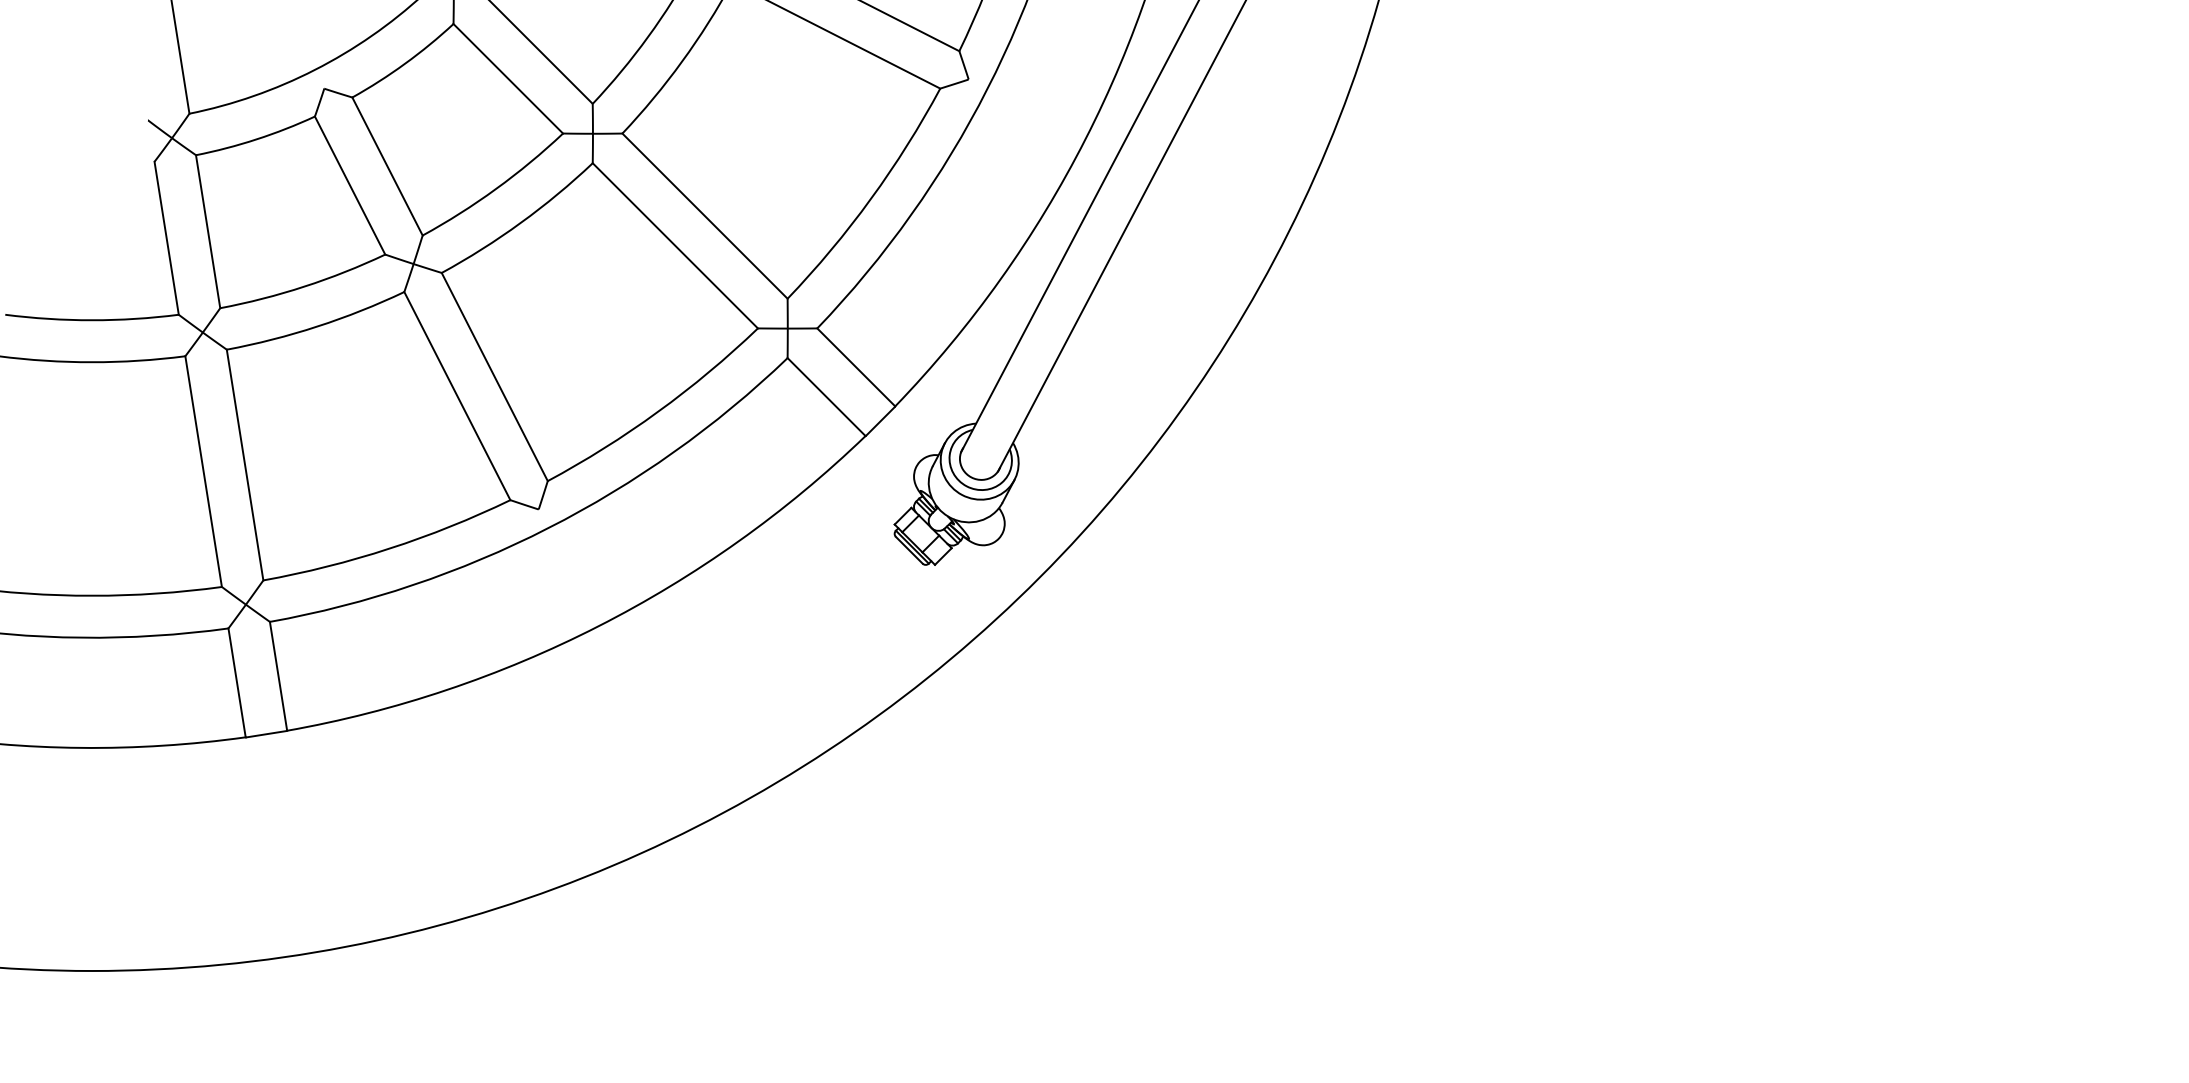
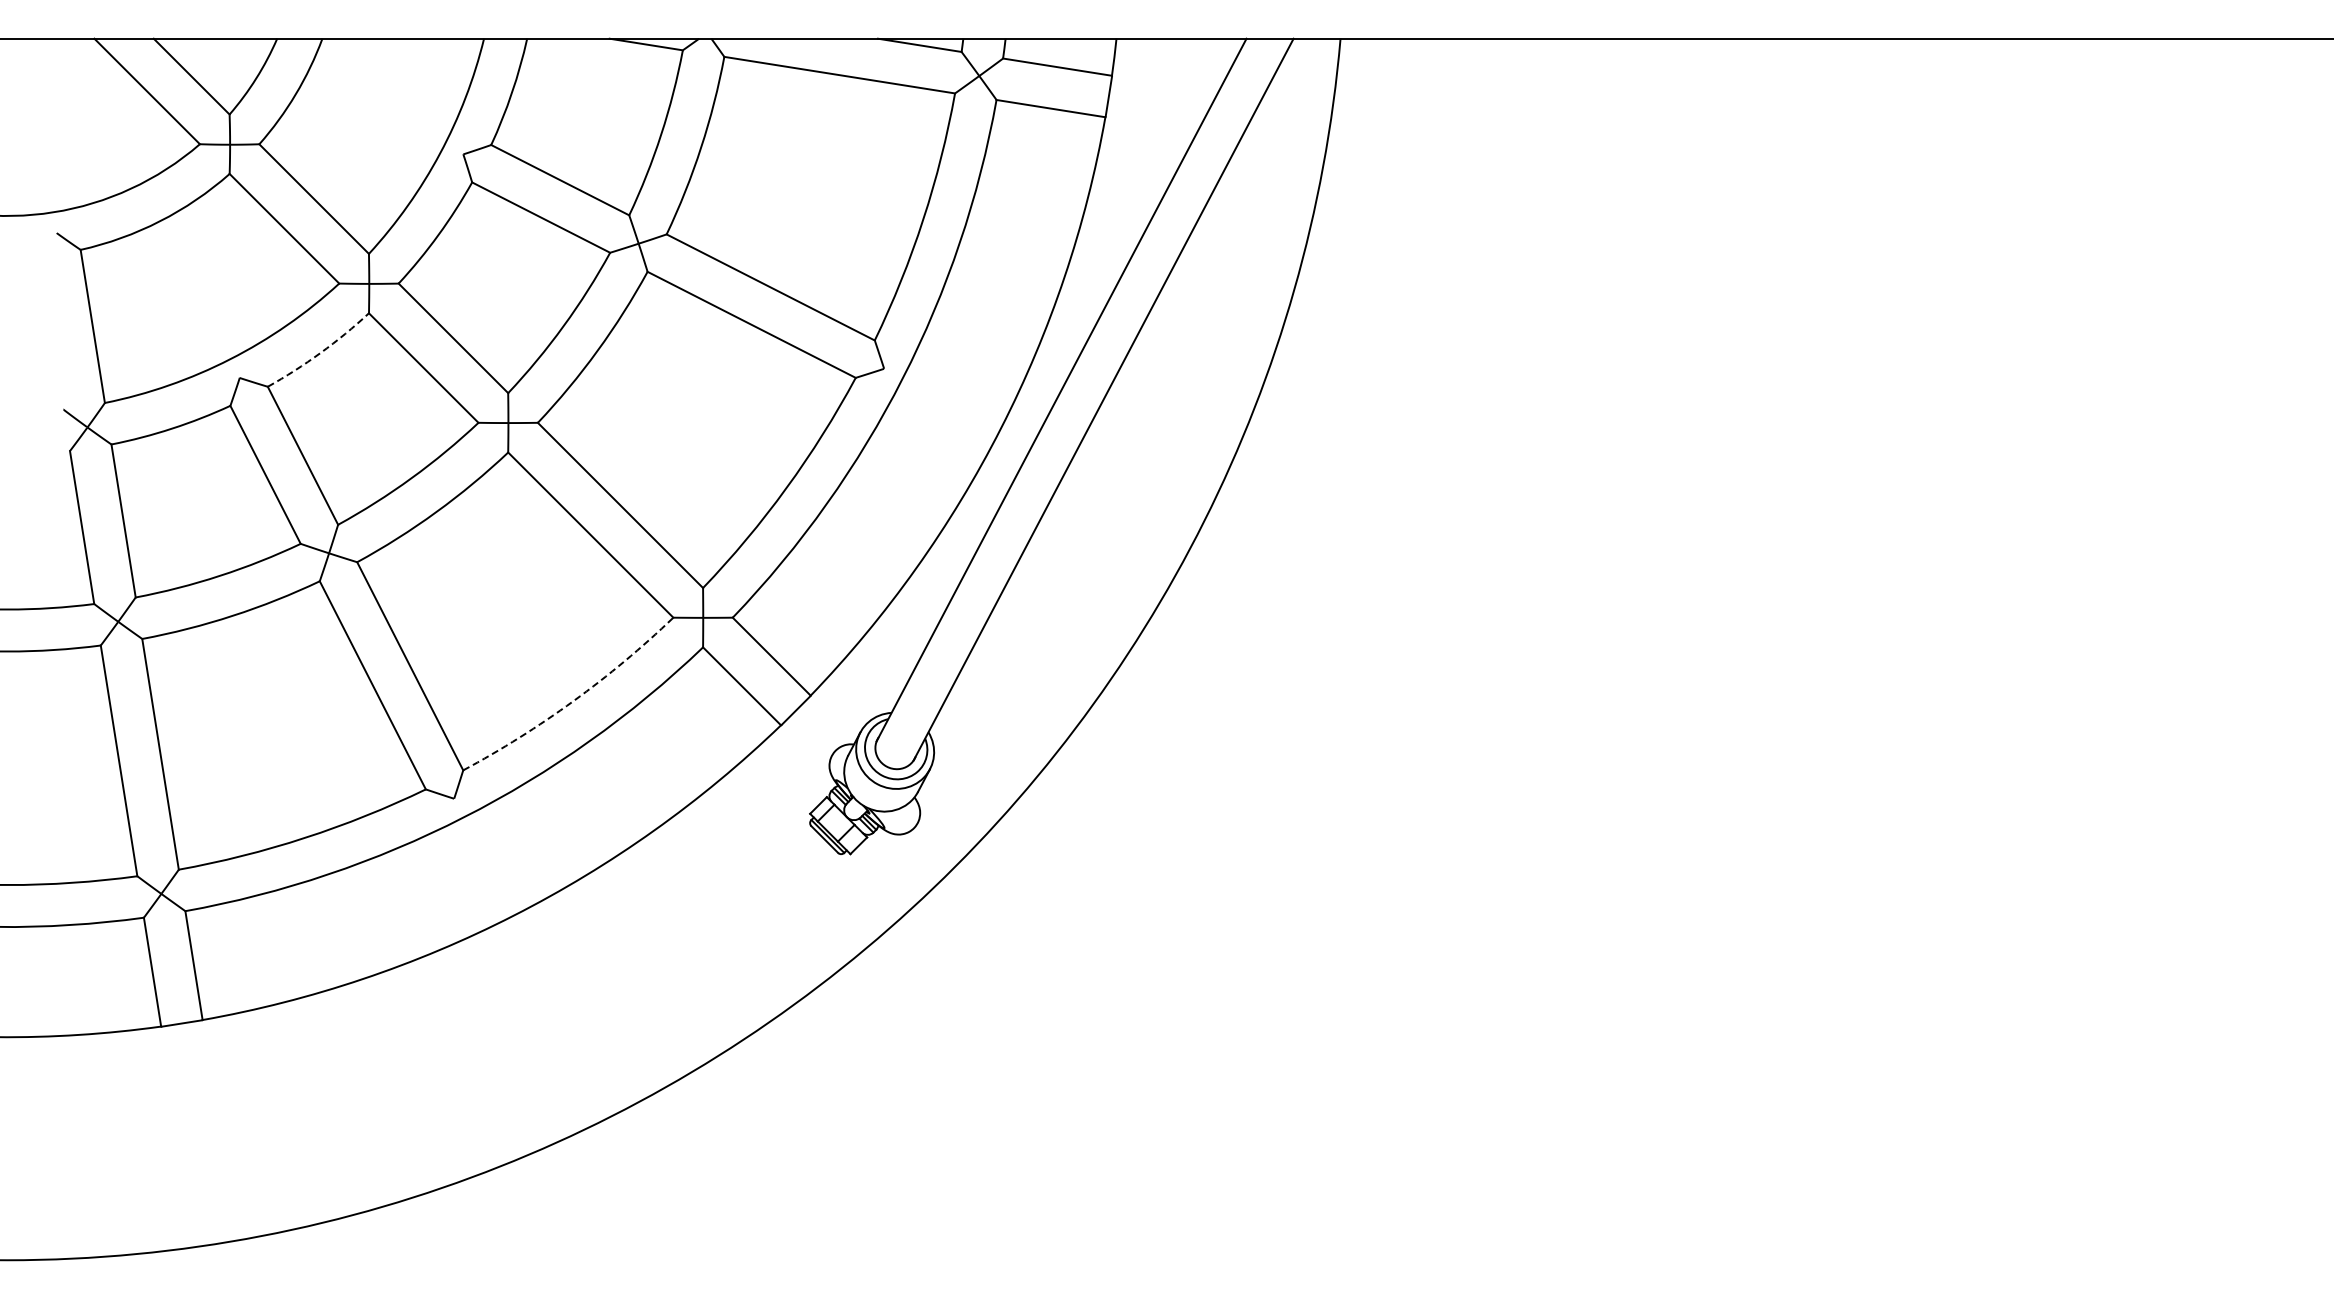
arc: (405, 64) -> (320, 353), solid -> dashed
arc: (658, 412) -> (573, 701), solid -> dashed

